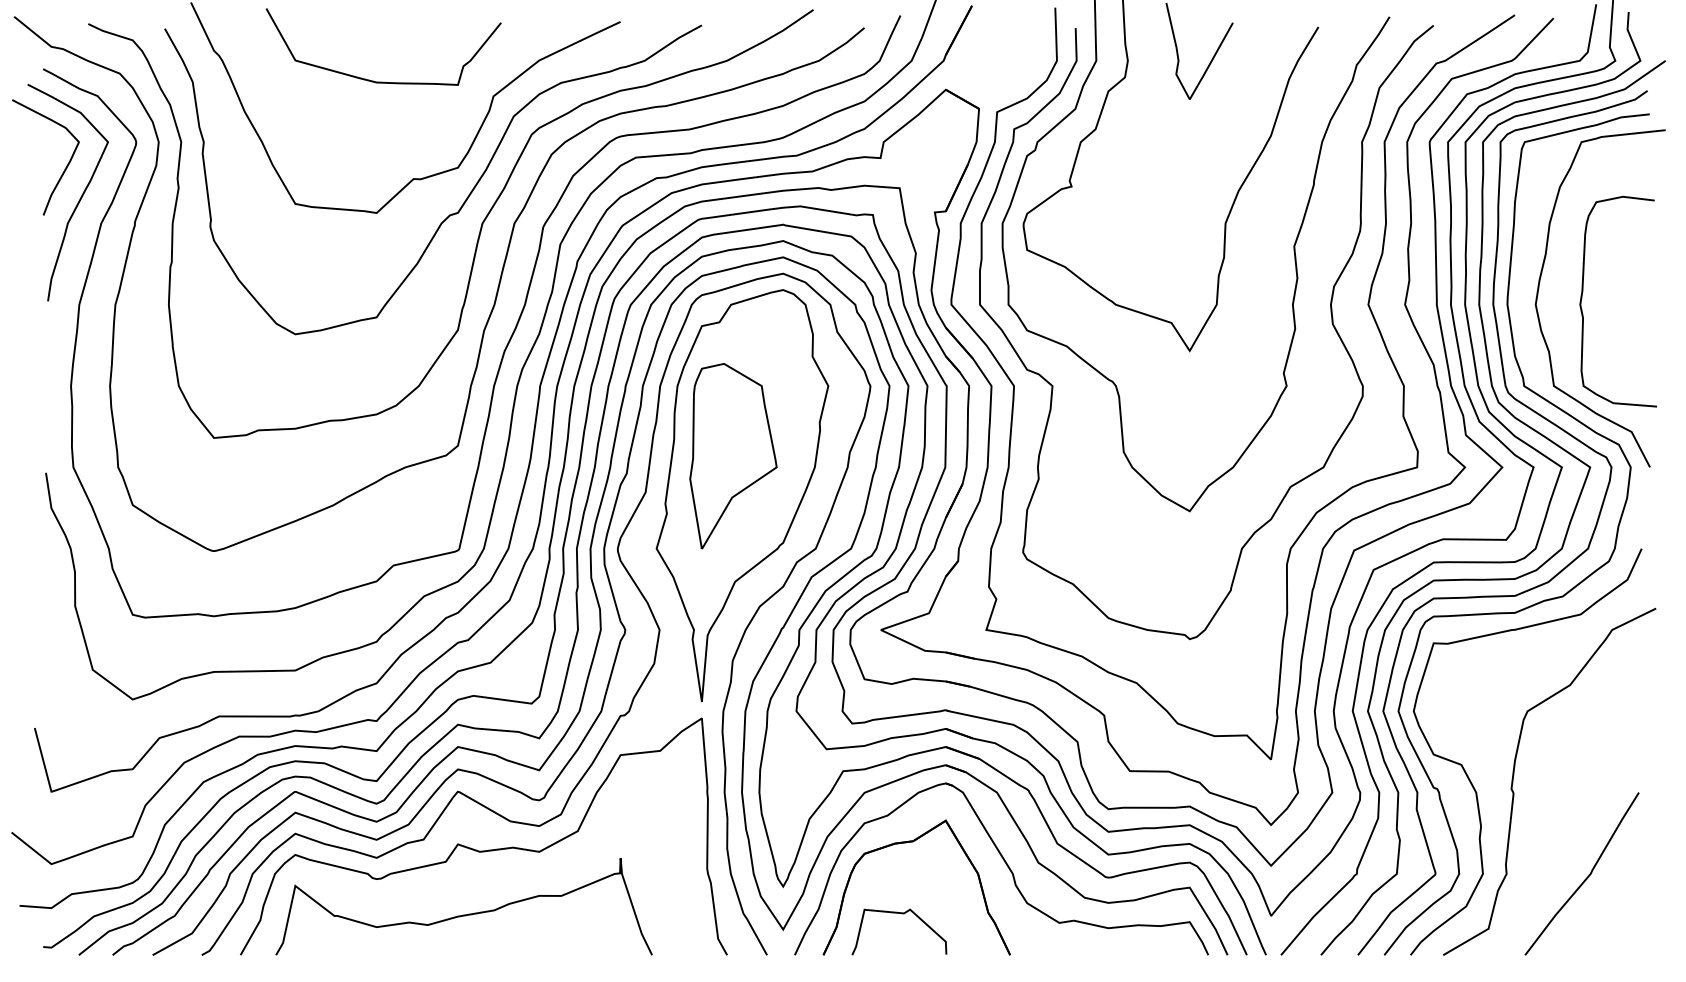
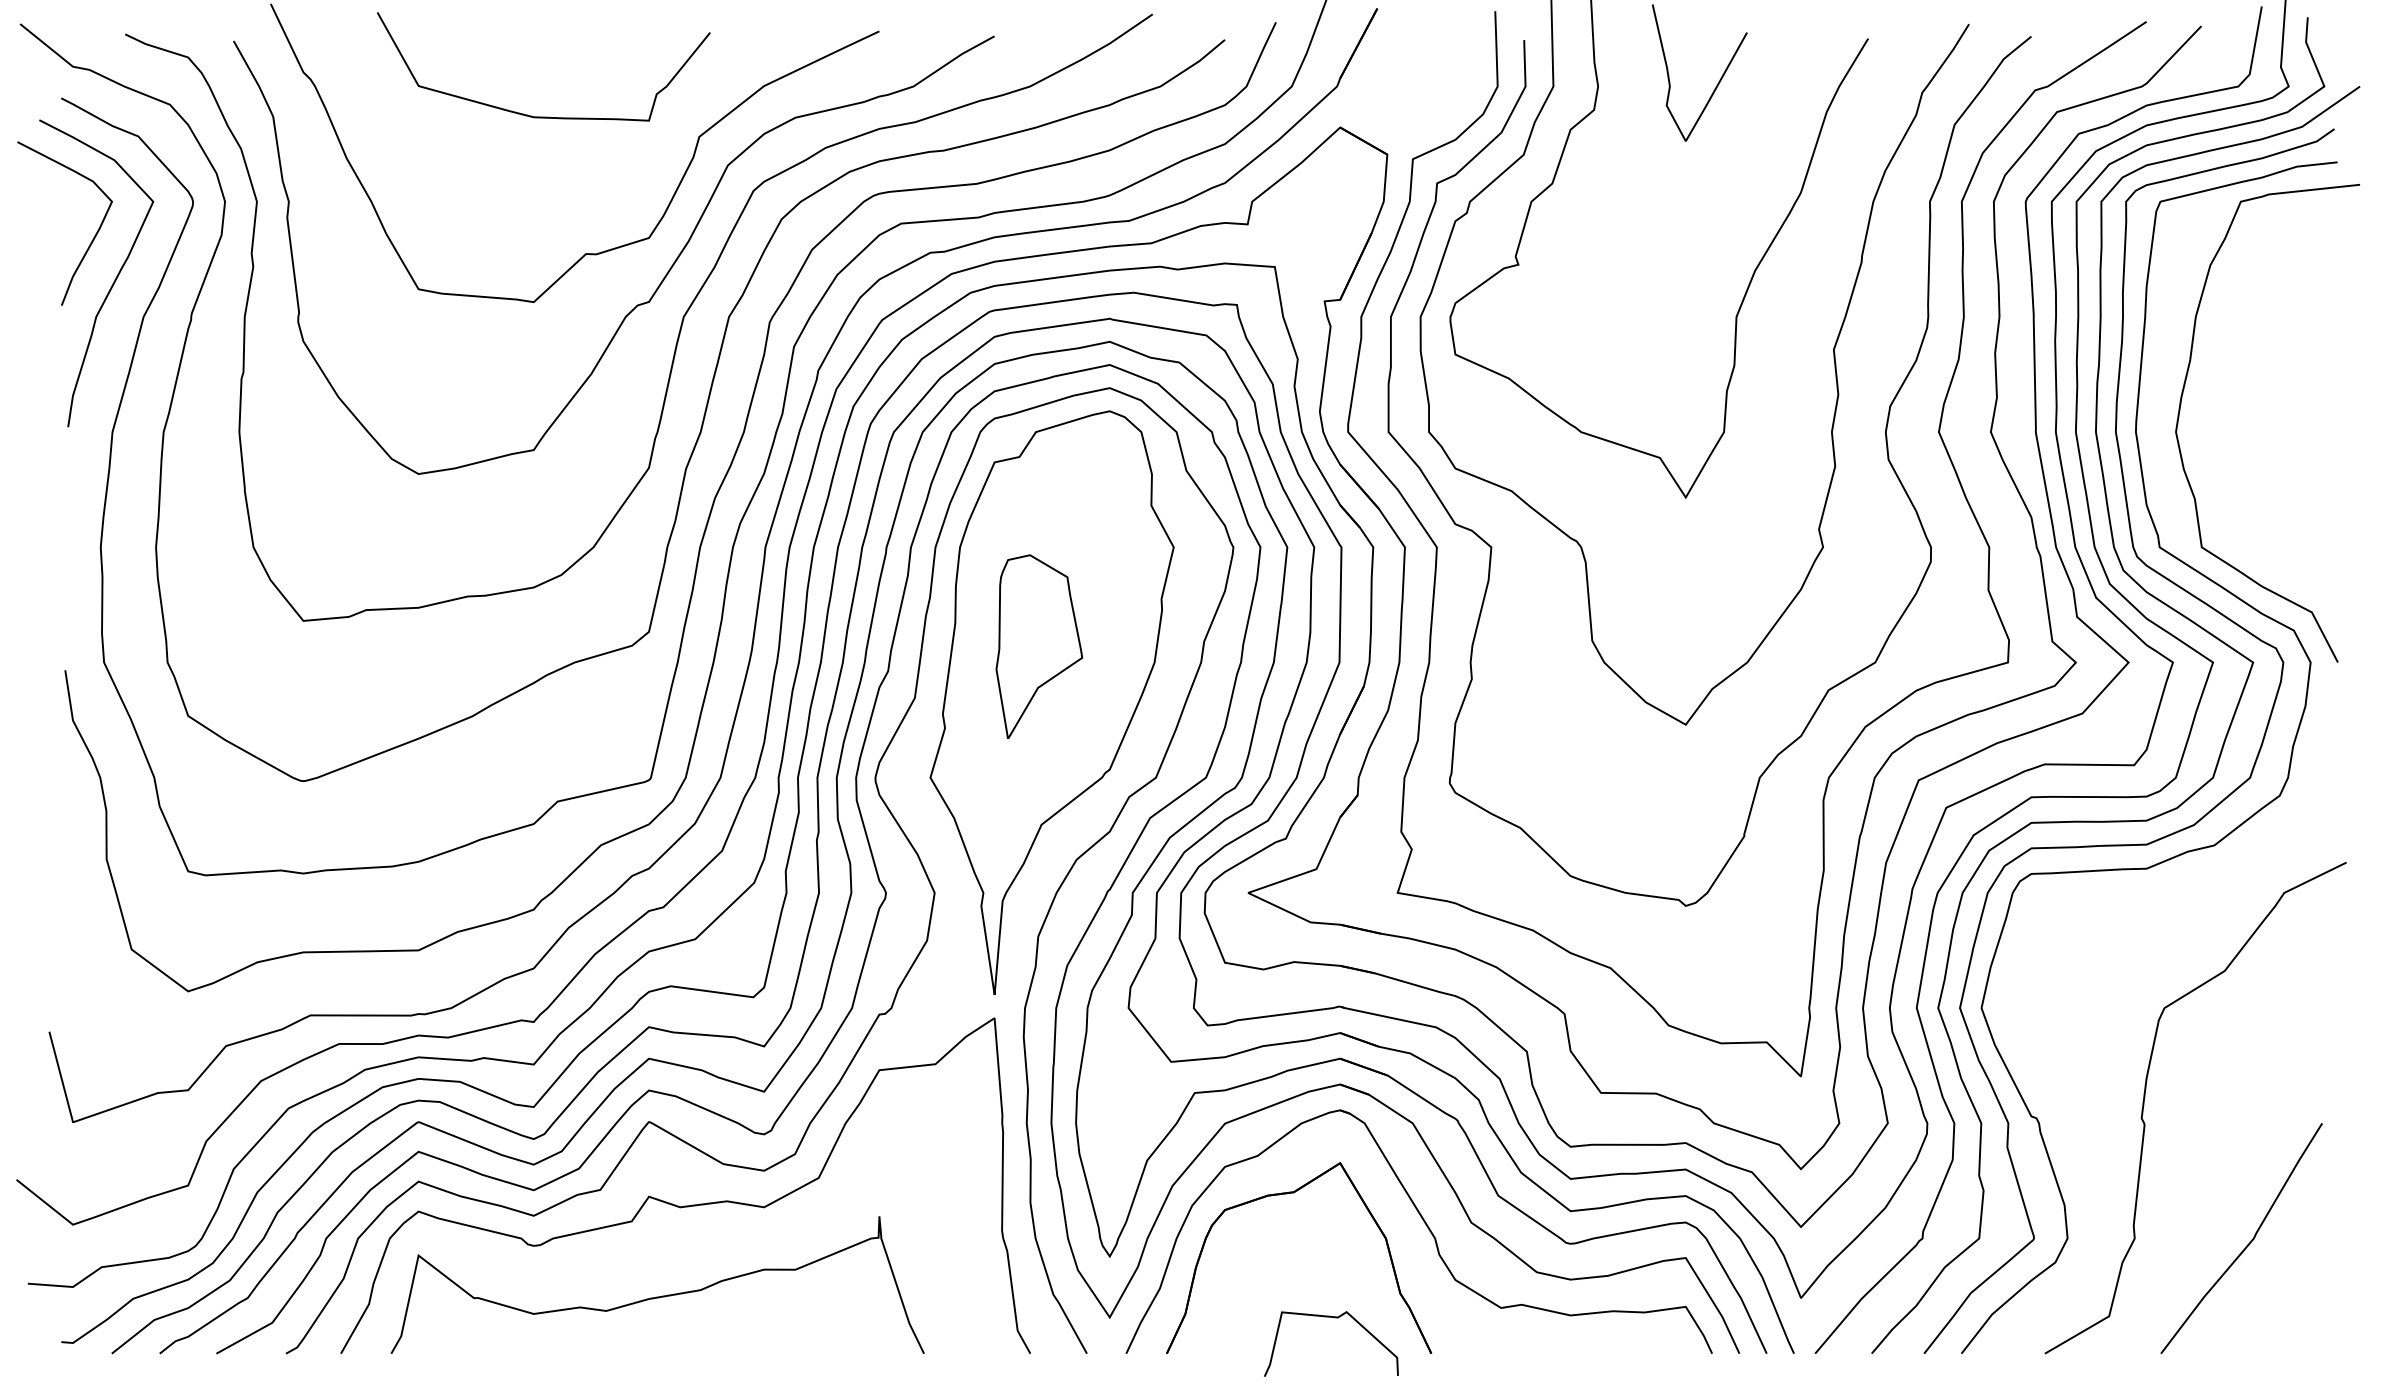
curve: (1582, 295) -> (2242, 418), removed
part: (733, 456) -> (1039, 646), size x0.7
curve: (1470, 780) -> (2083, 1105), removed
curve: (901, 914) -> (1334, 1318), moved

